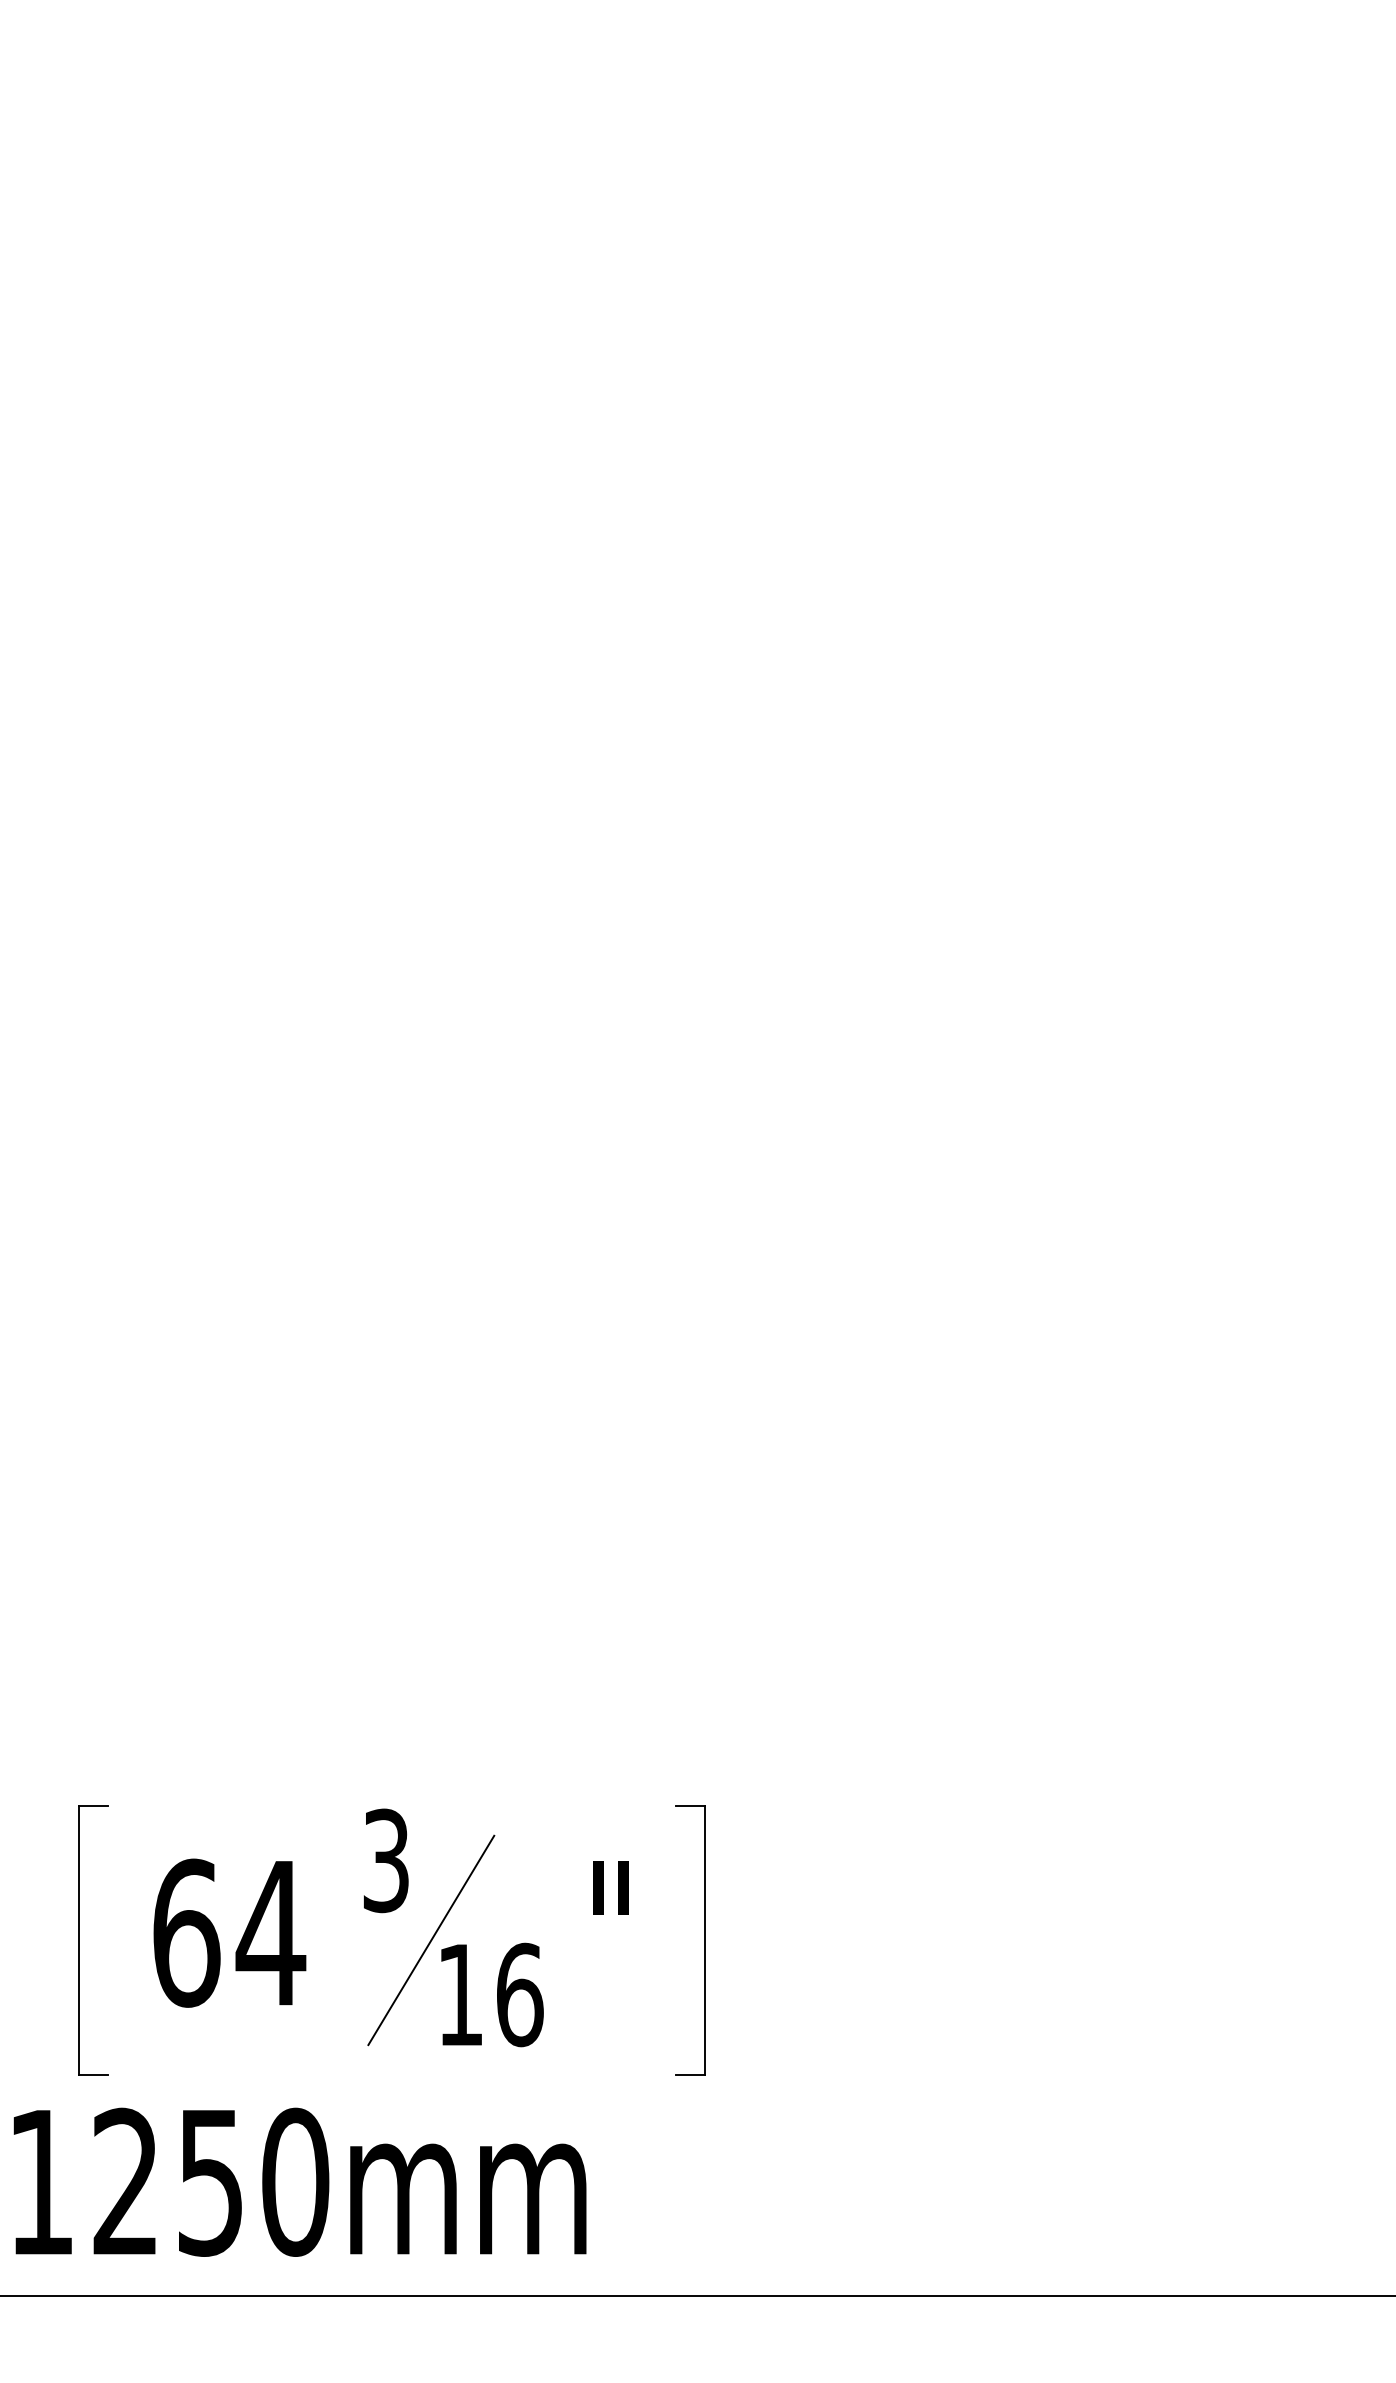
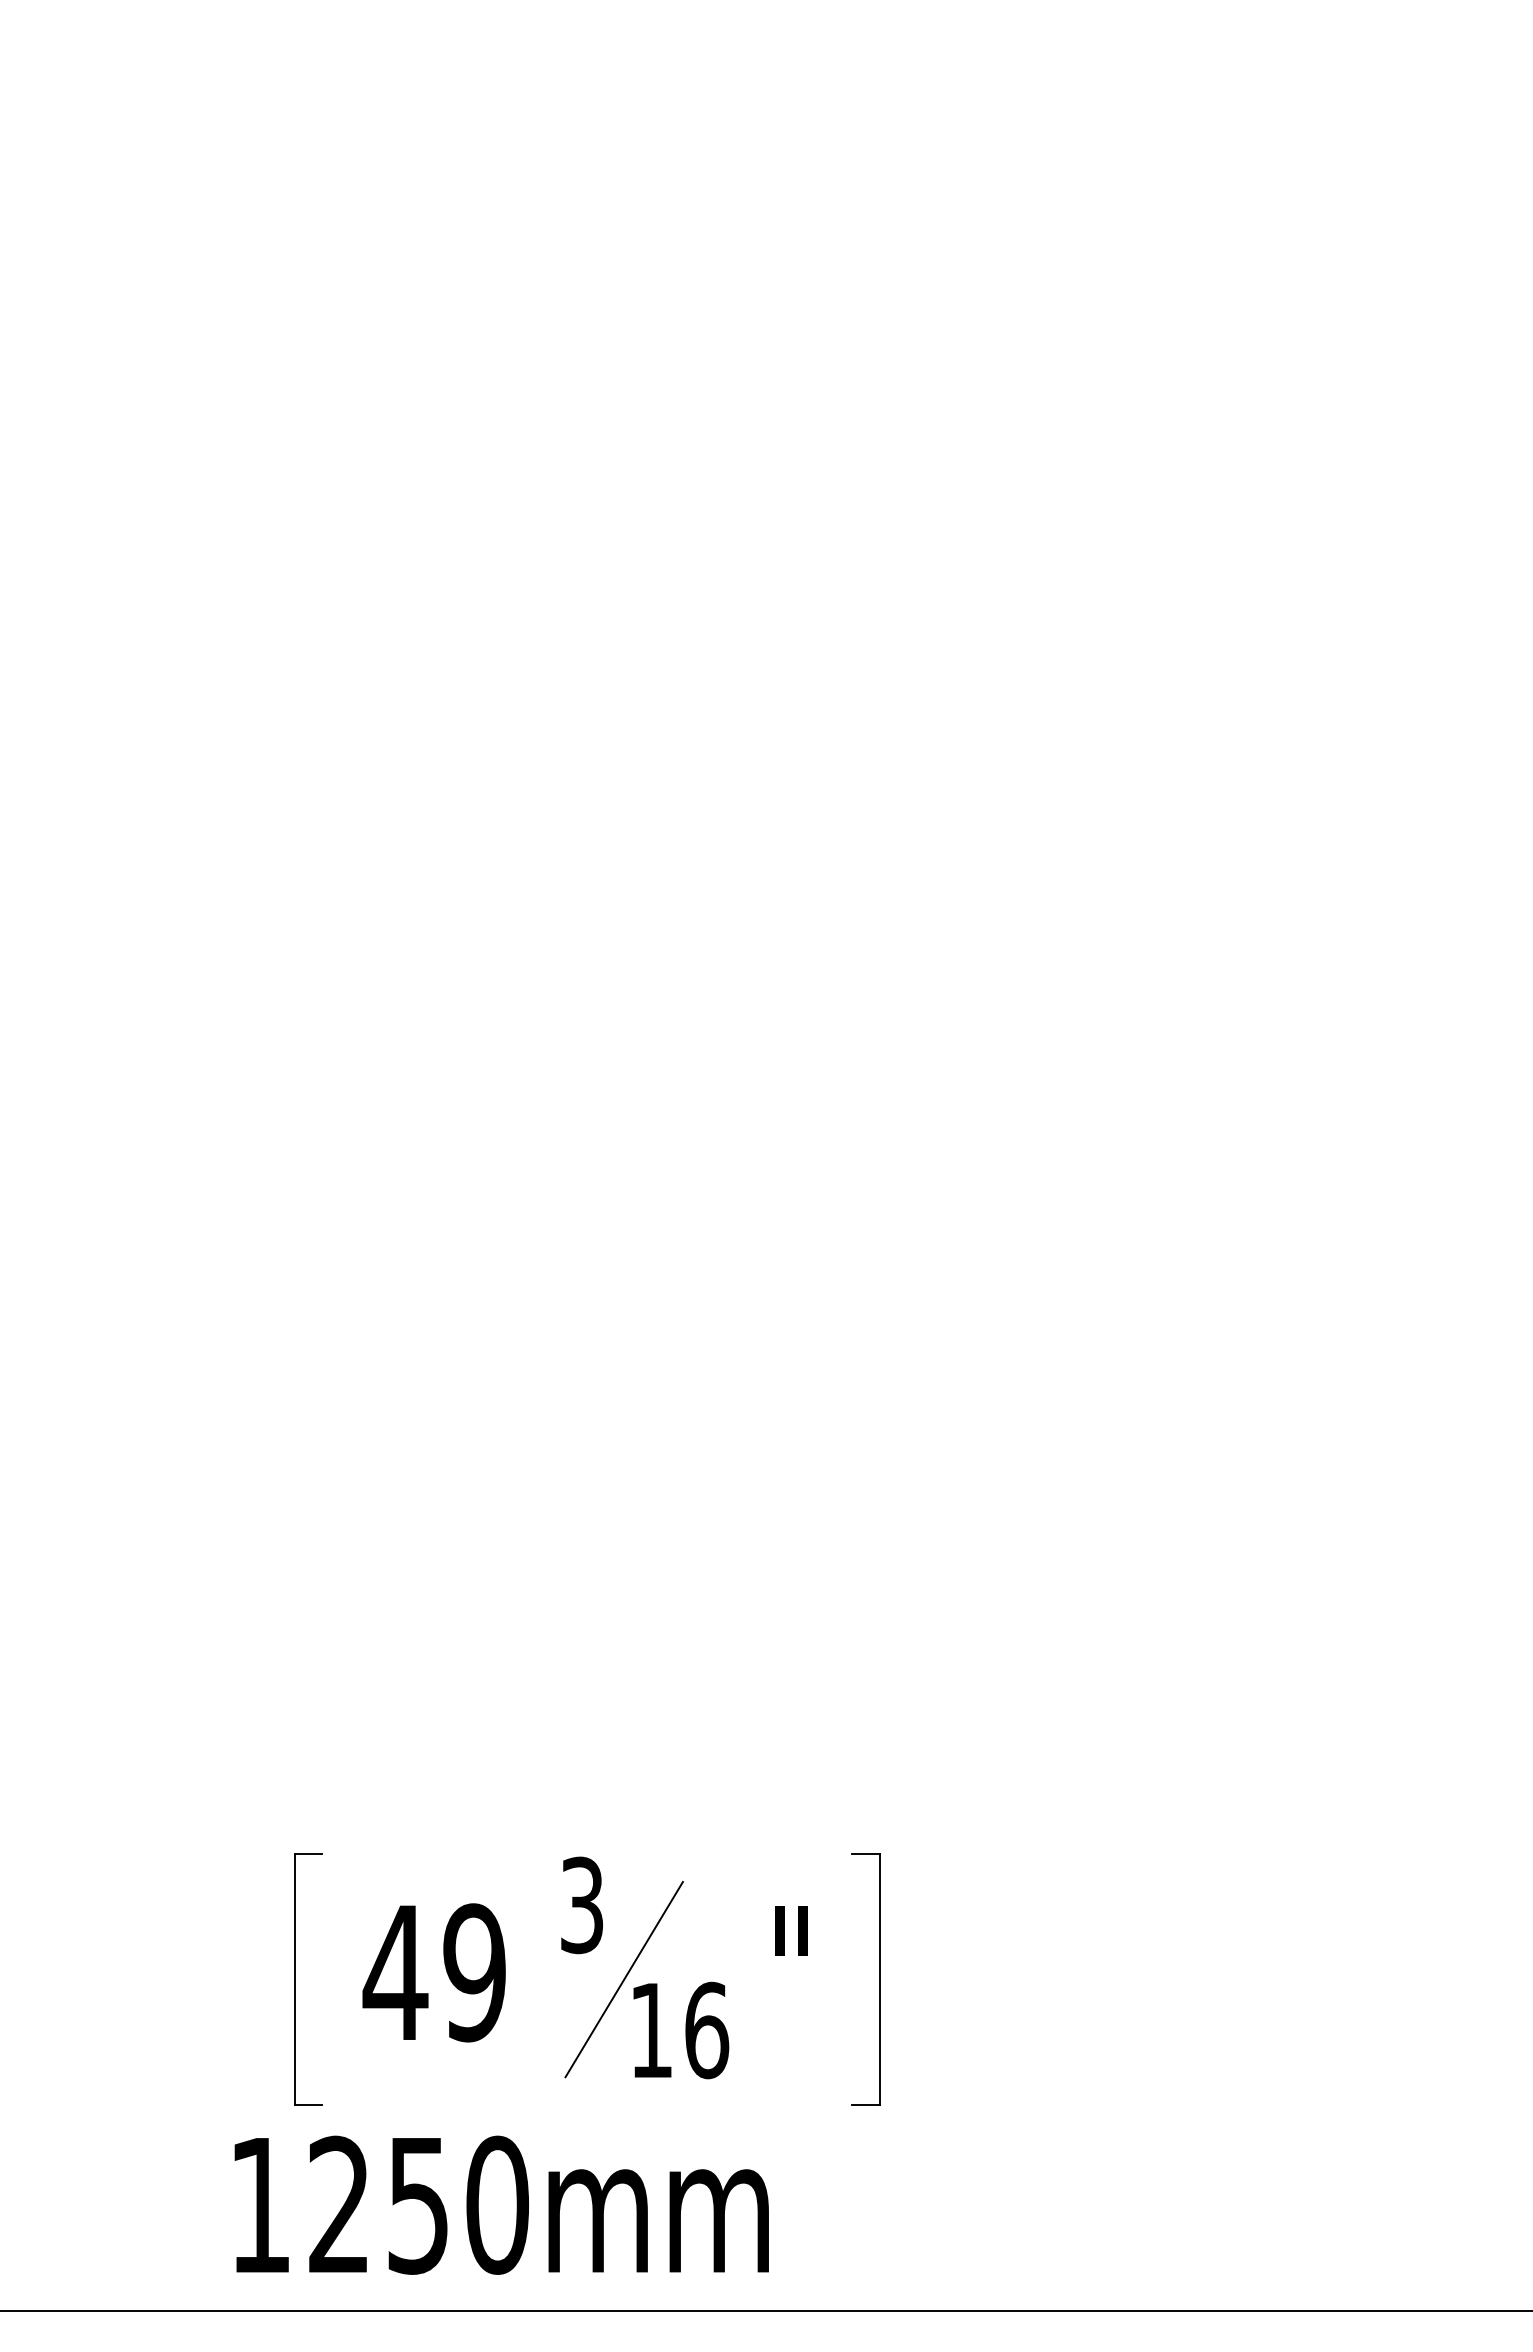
text: (227, 1932) -> (434, 1972), 64 -> 49

